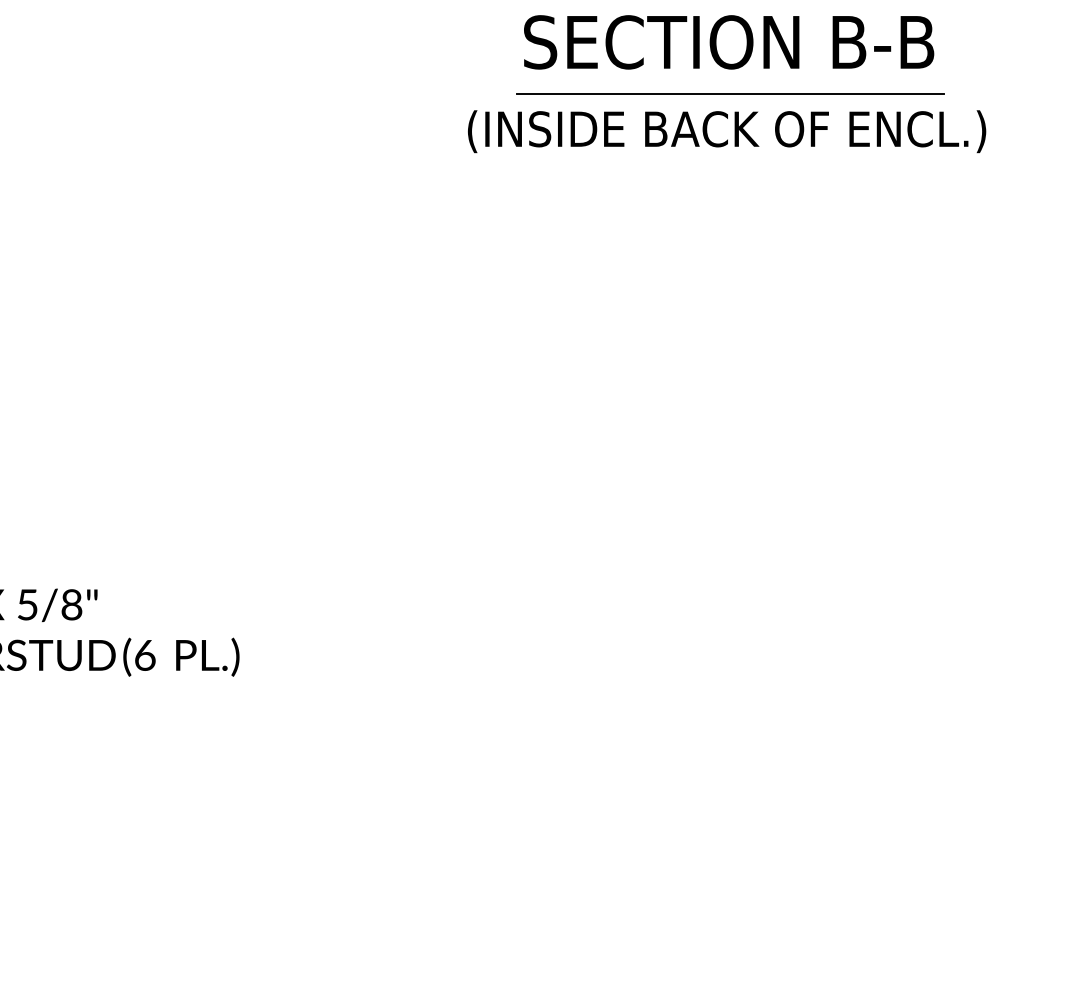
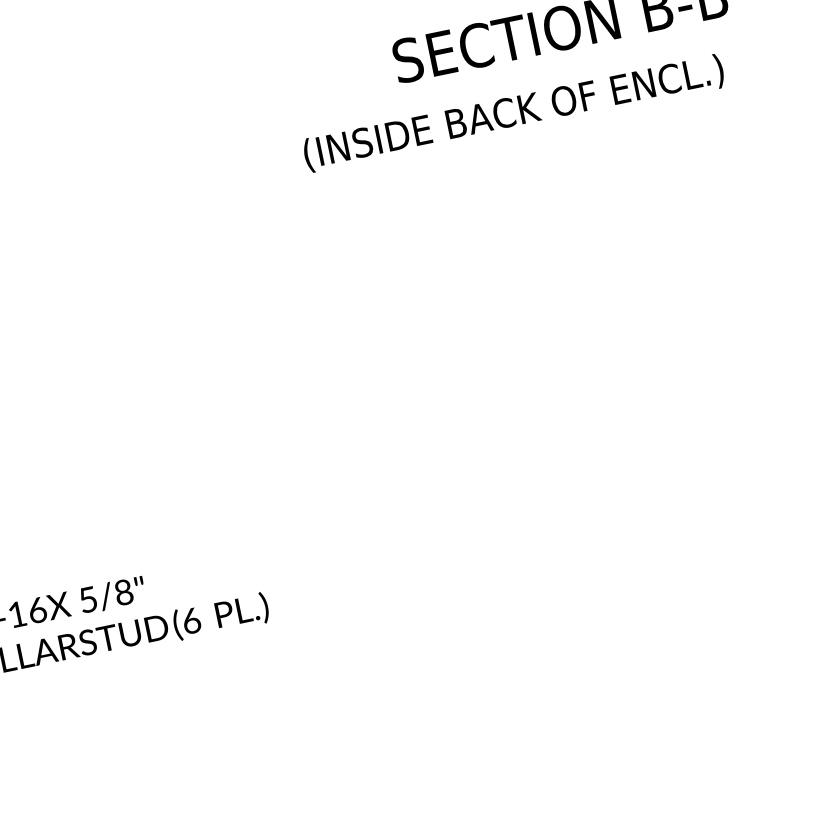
line: (730, 94) -> (570, 70), removed
text: (727, 131) -> (514, 113), moved

